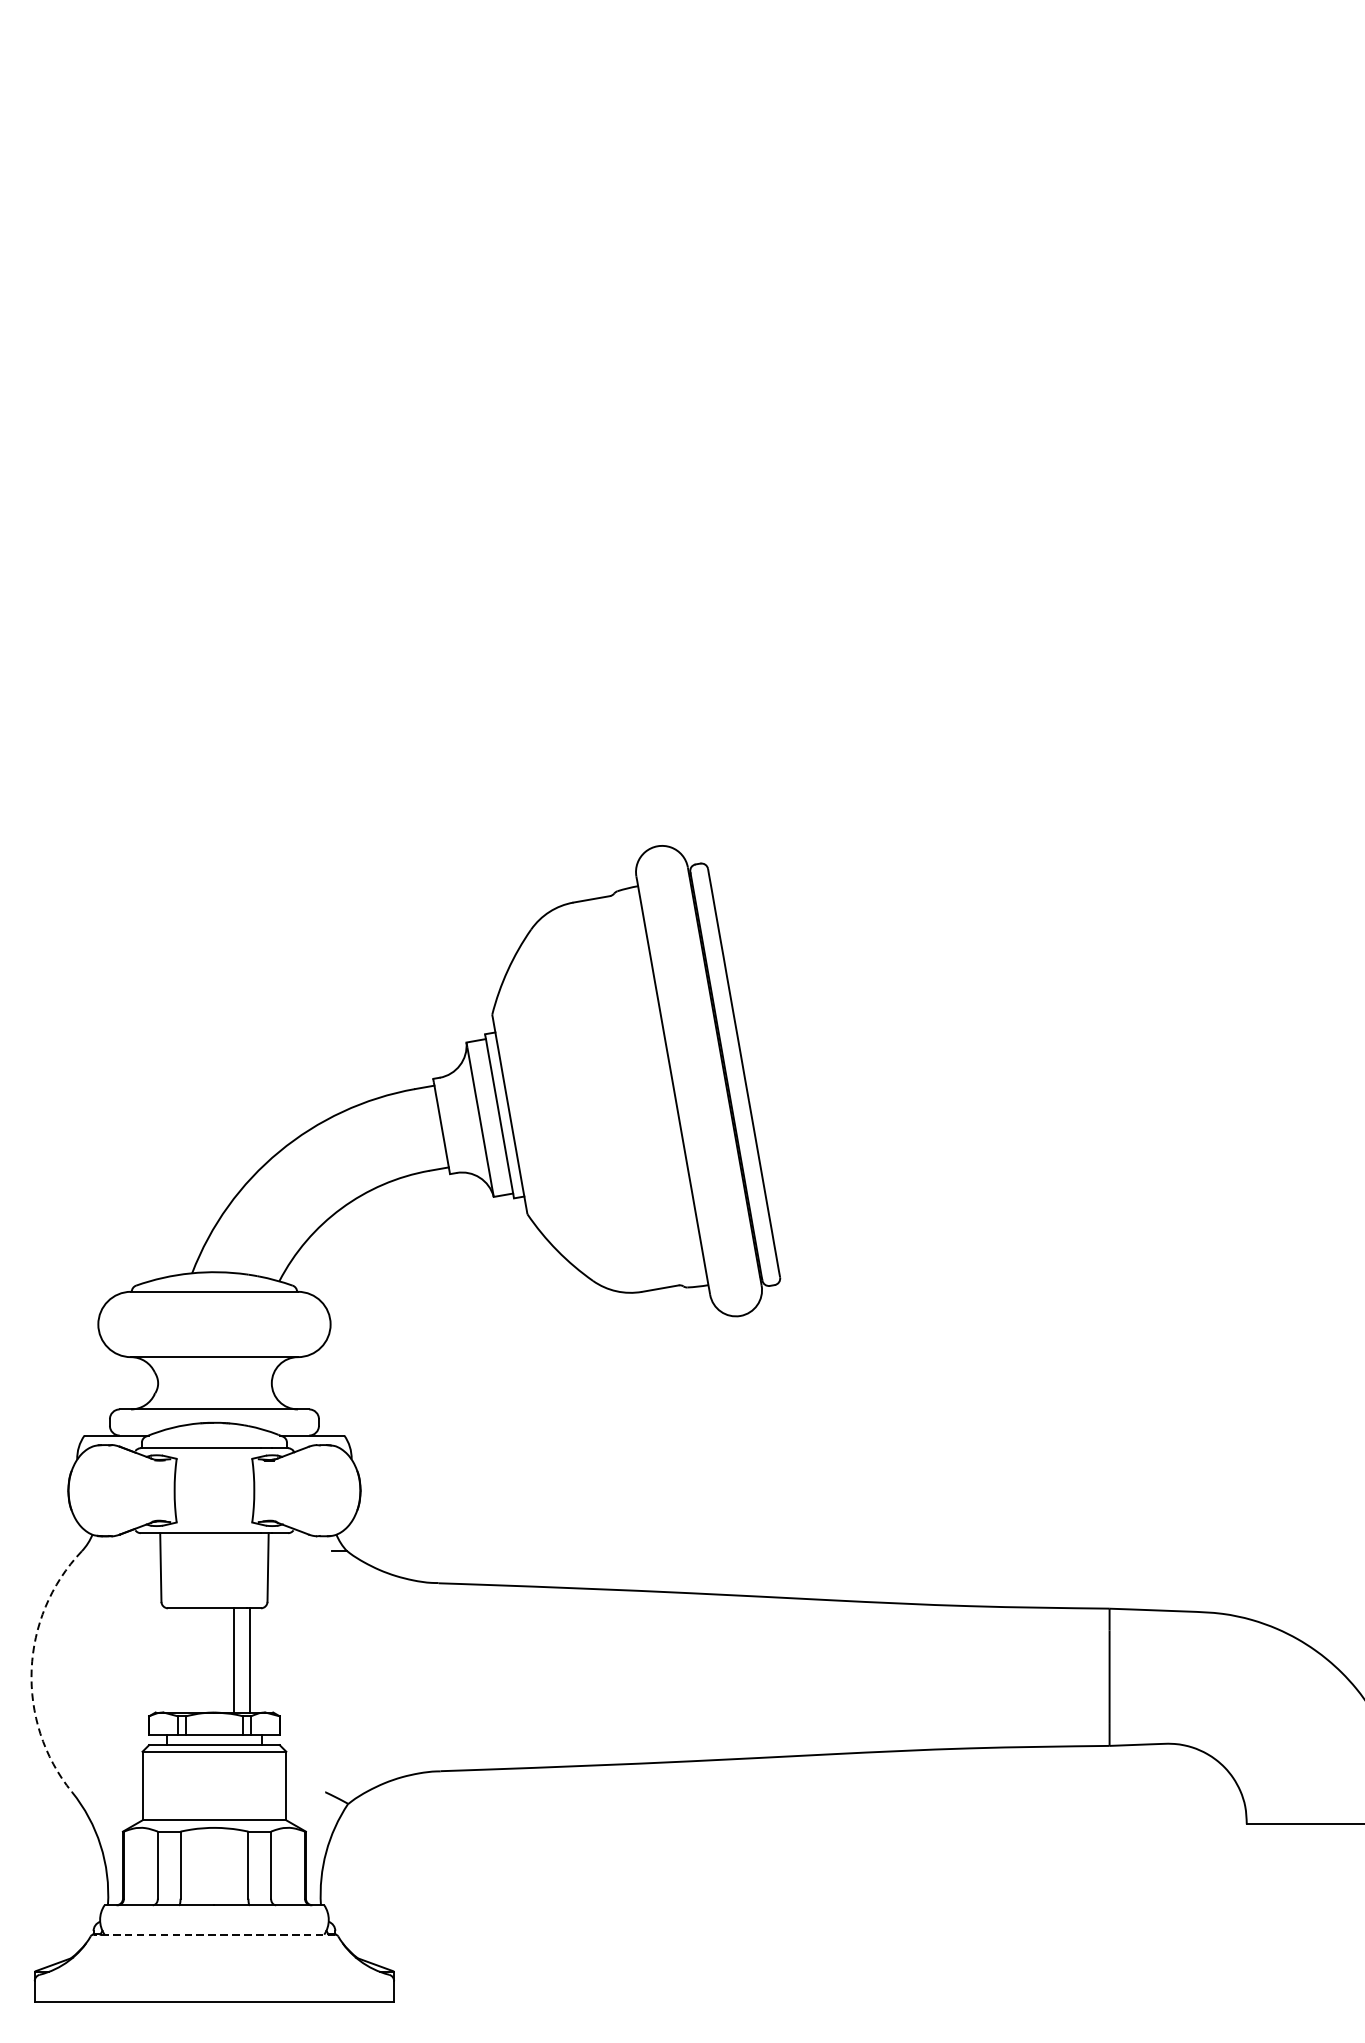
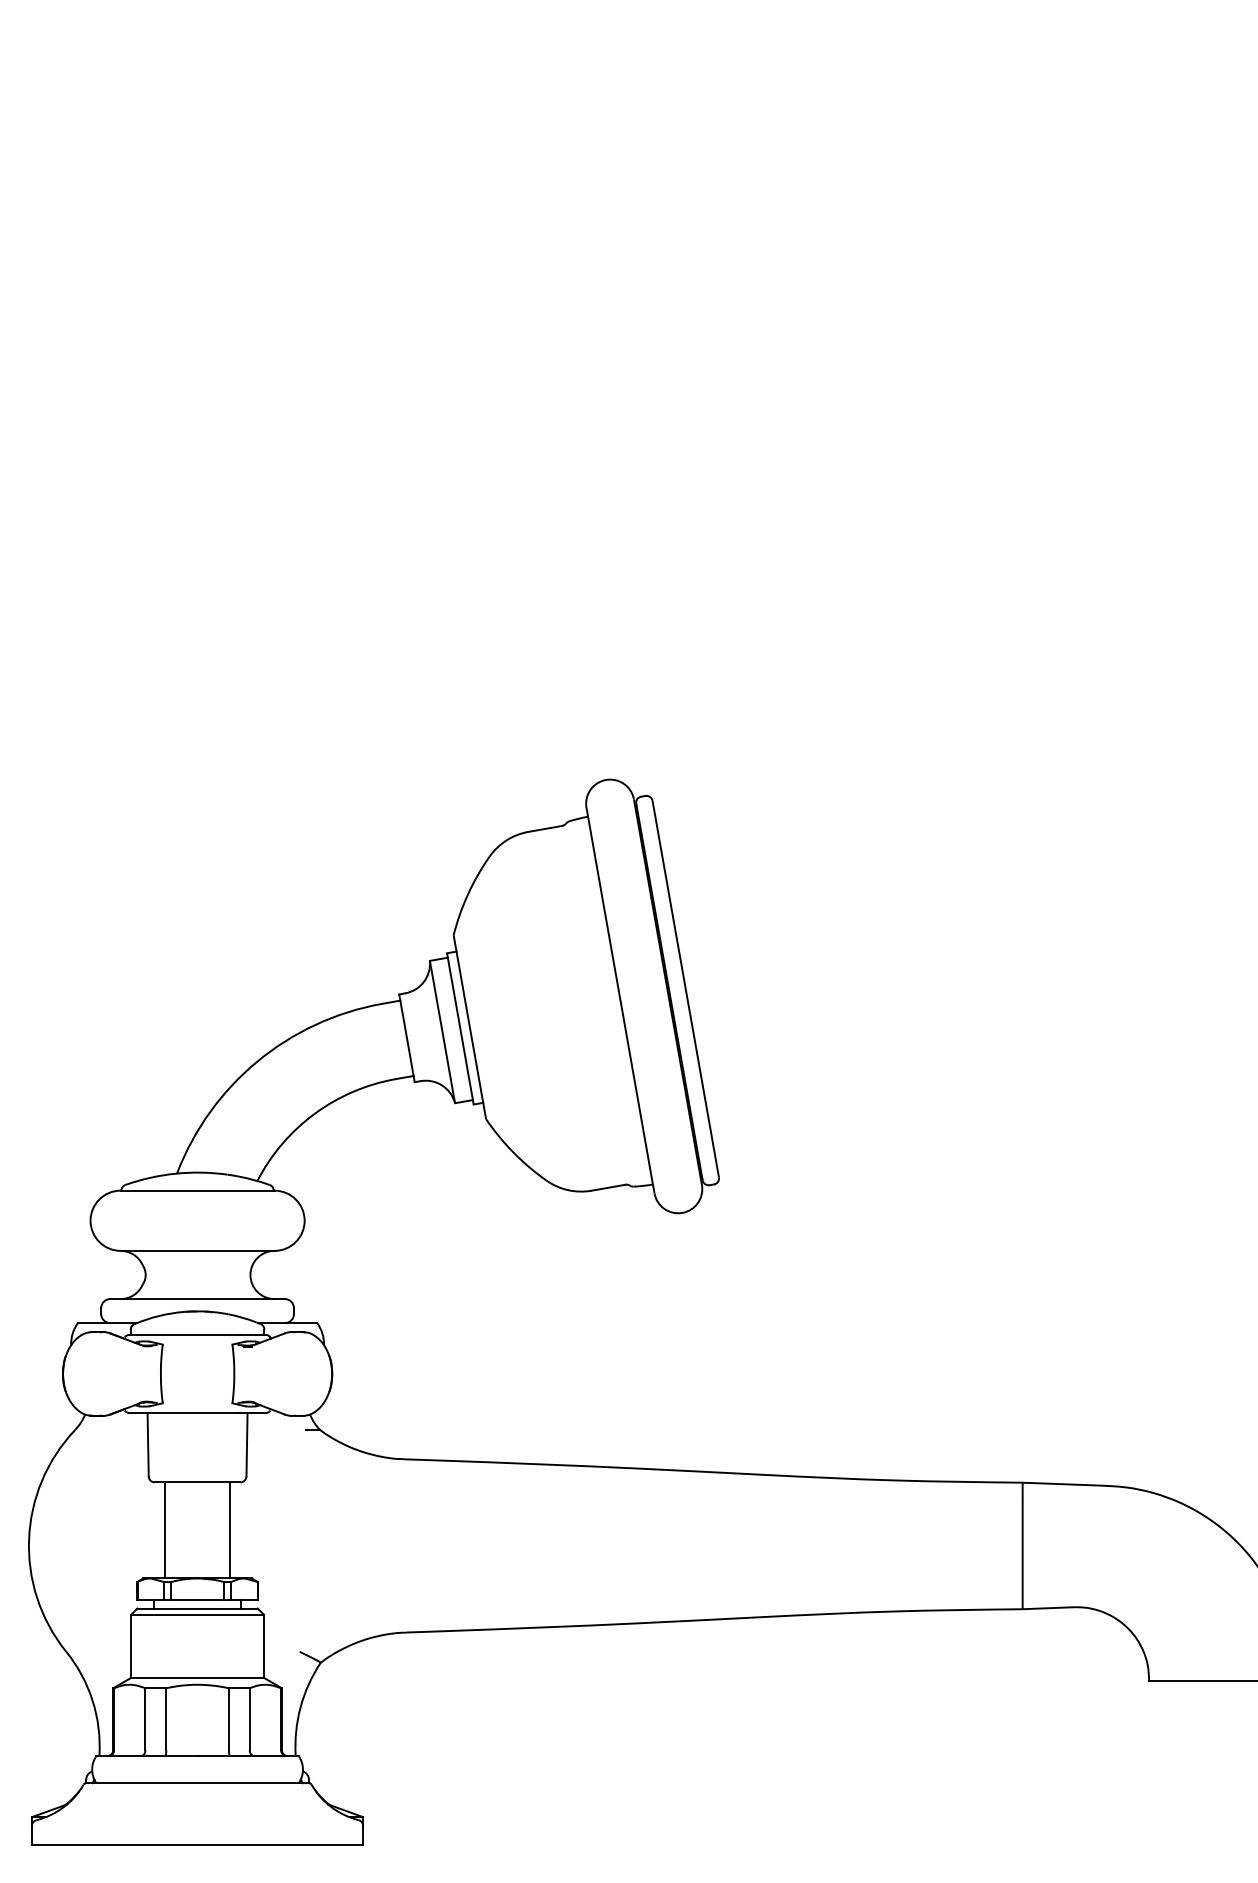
line: (233, 1660) -> (164, 1530), moved
arc: (32, 1670) -> (29, 1539), dashed -> solid
line: (214, 1934) -> (197, 1783), dashed -> solid

